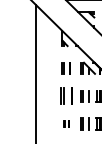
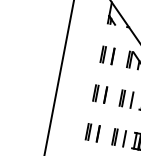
part: (65, 96) -> (98, 94), size x0.71
part: (65, 123) -> (91, 131), size x1.67

